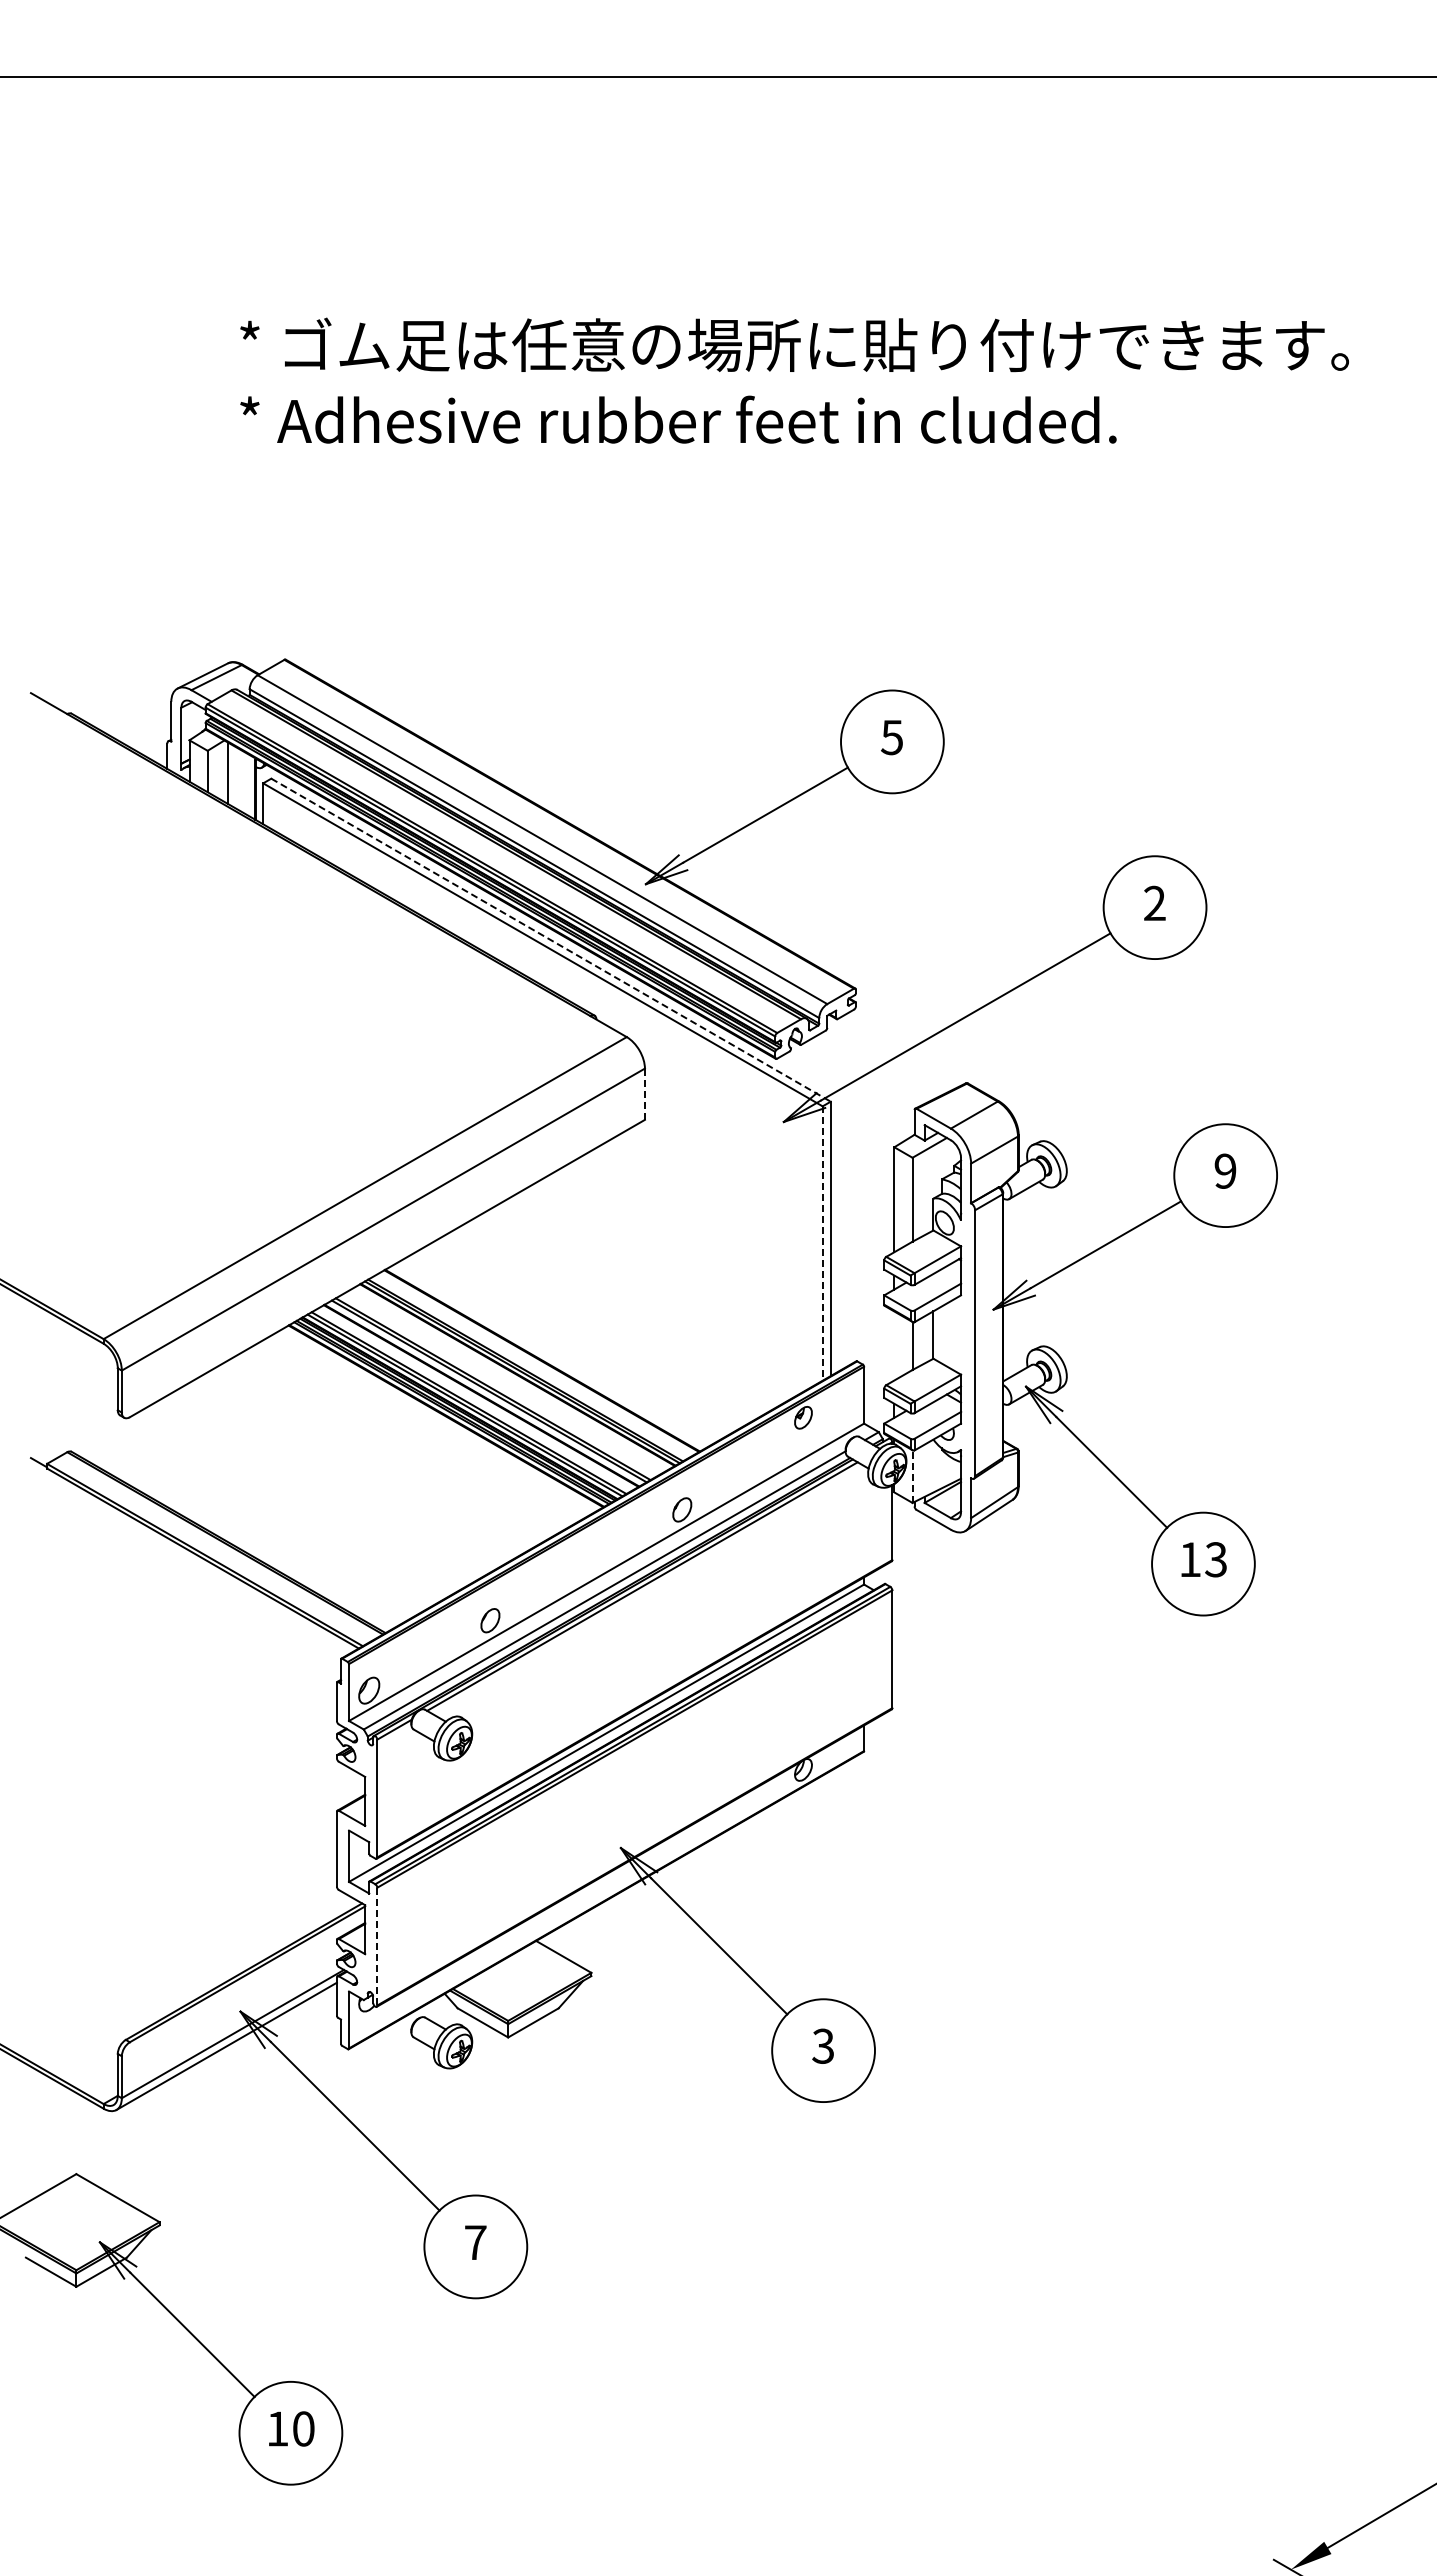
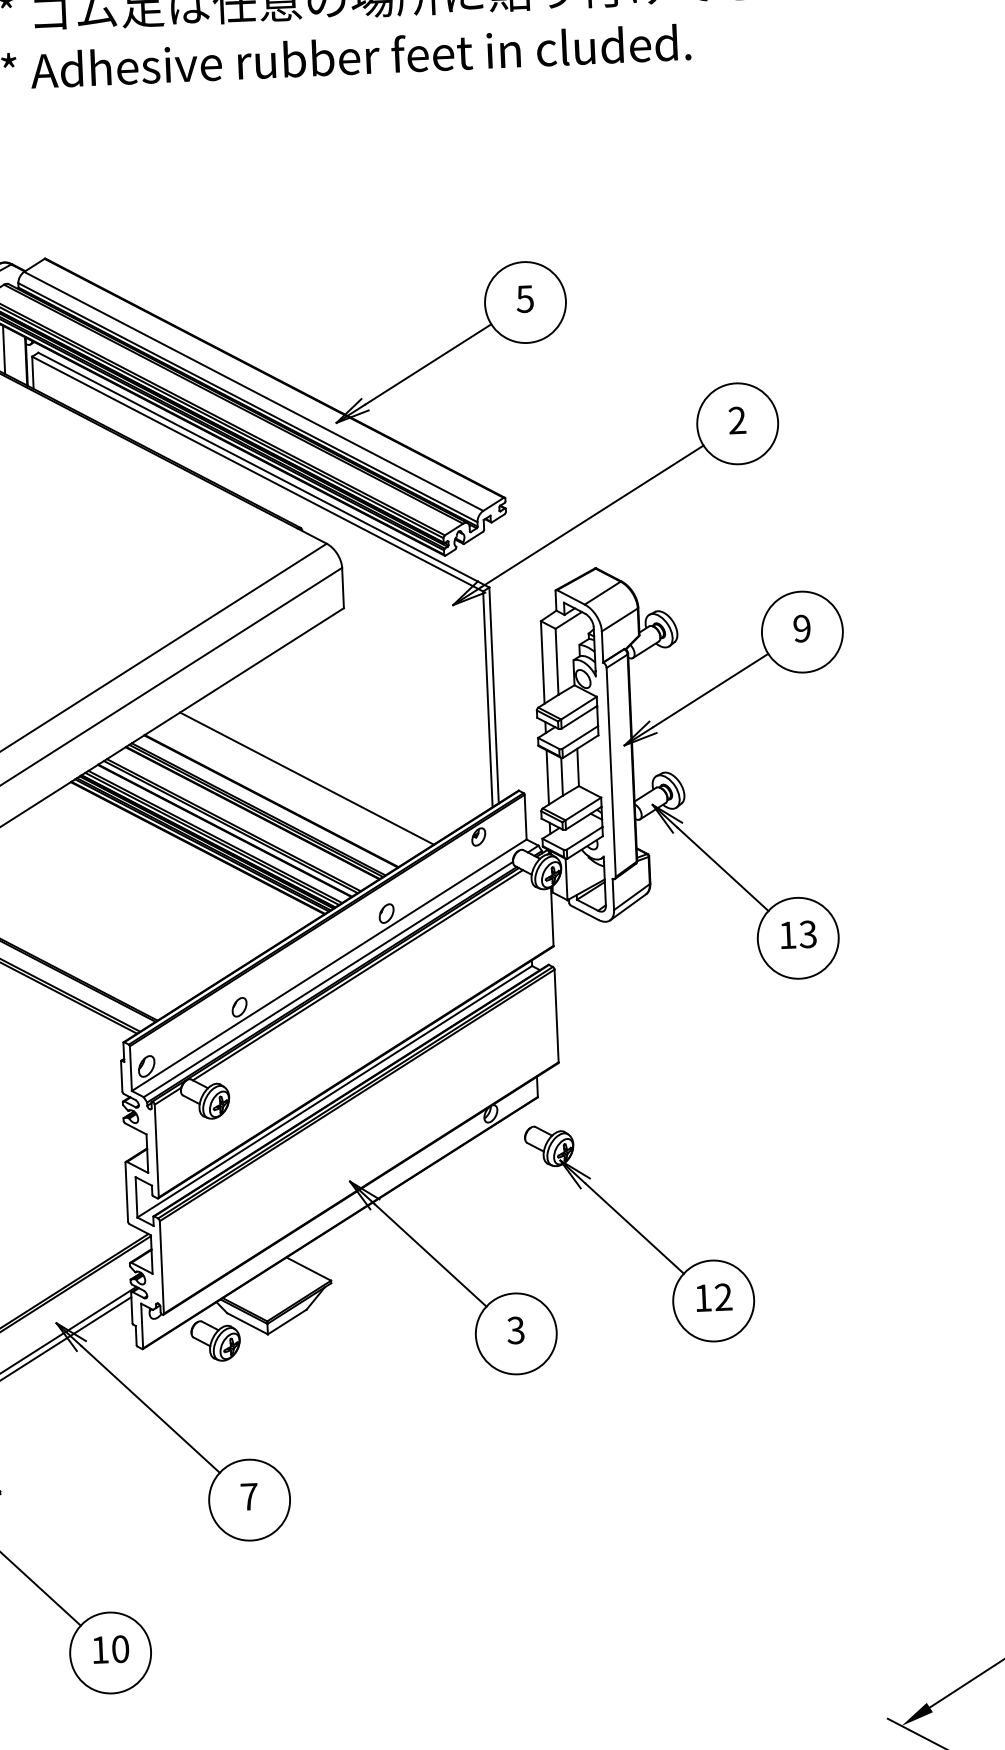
line: (551, 940) -> (264, 470), dashed -> solid
line: (644, 1094) -> (342, 588), dashed -> solid
line: (822, 1244) -> (487, 700), dashed -> solid
line: (588, 1333) -> (306, 778), added
line: (894, 1345) -> (547, 777), added
line: (912, 1476) -> (566, 879), dashed -> solid
part: (986, 1929) -> (640, 1233), added
line: (377, 1946) -> (162, 1267), dashed -> solid

